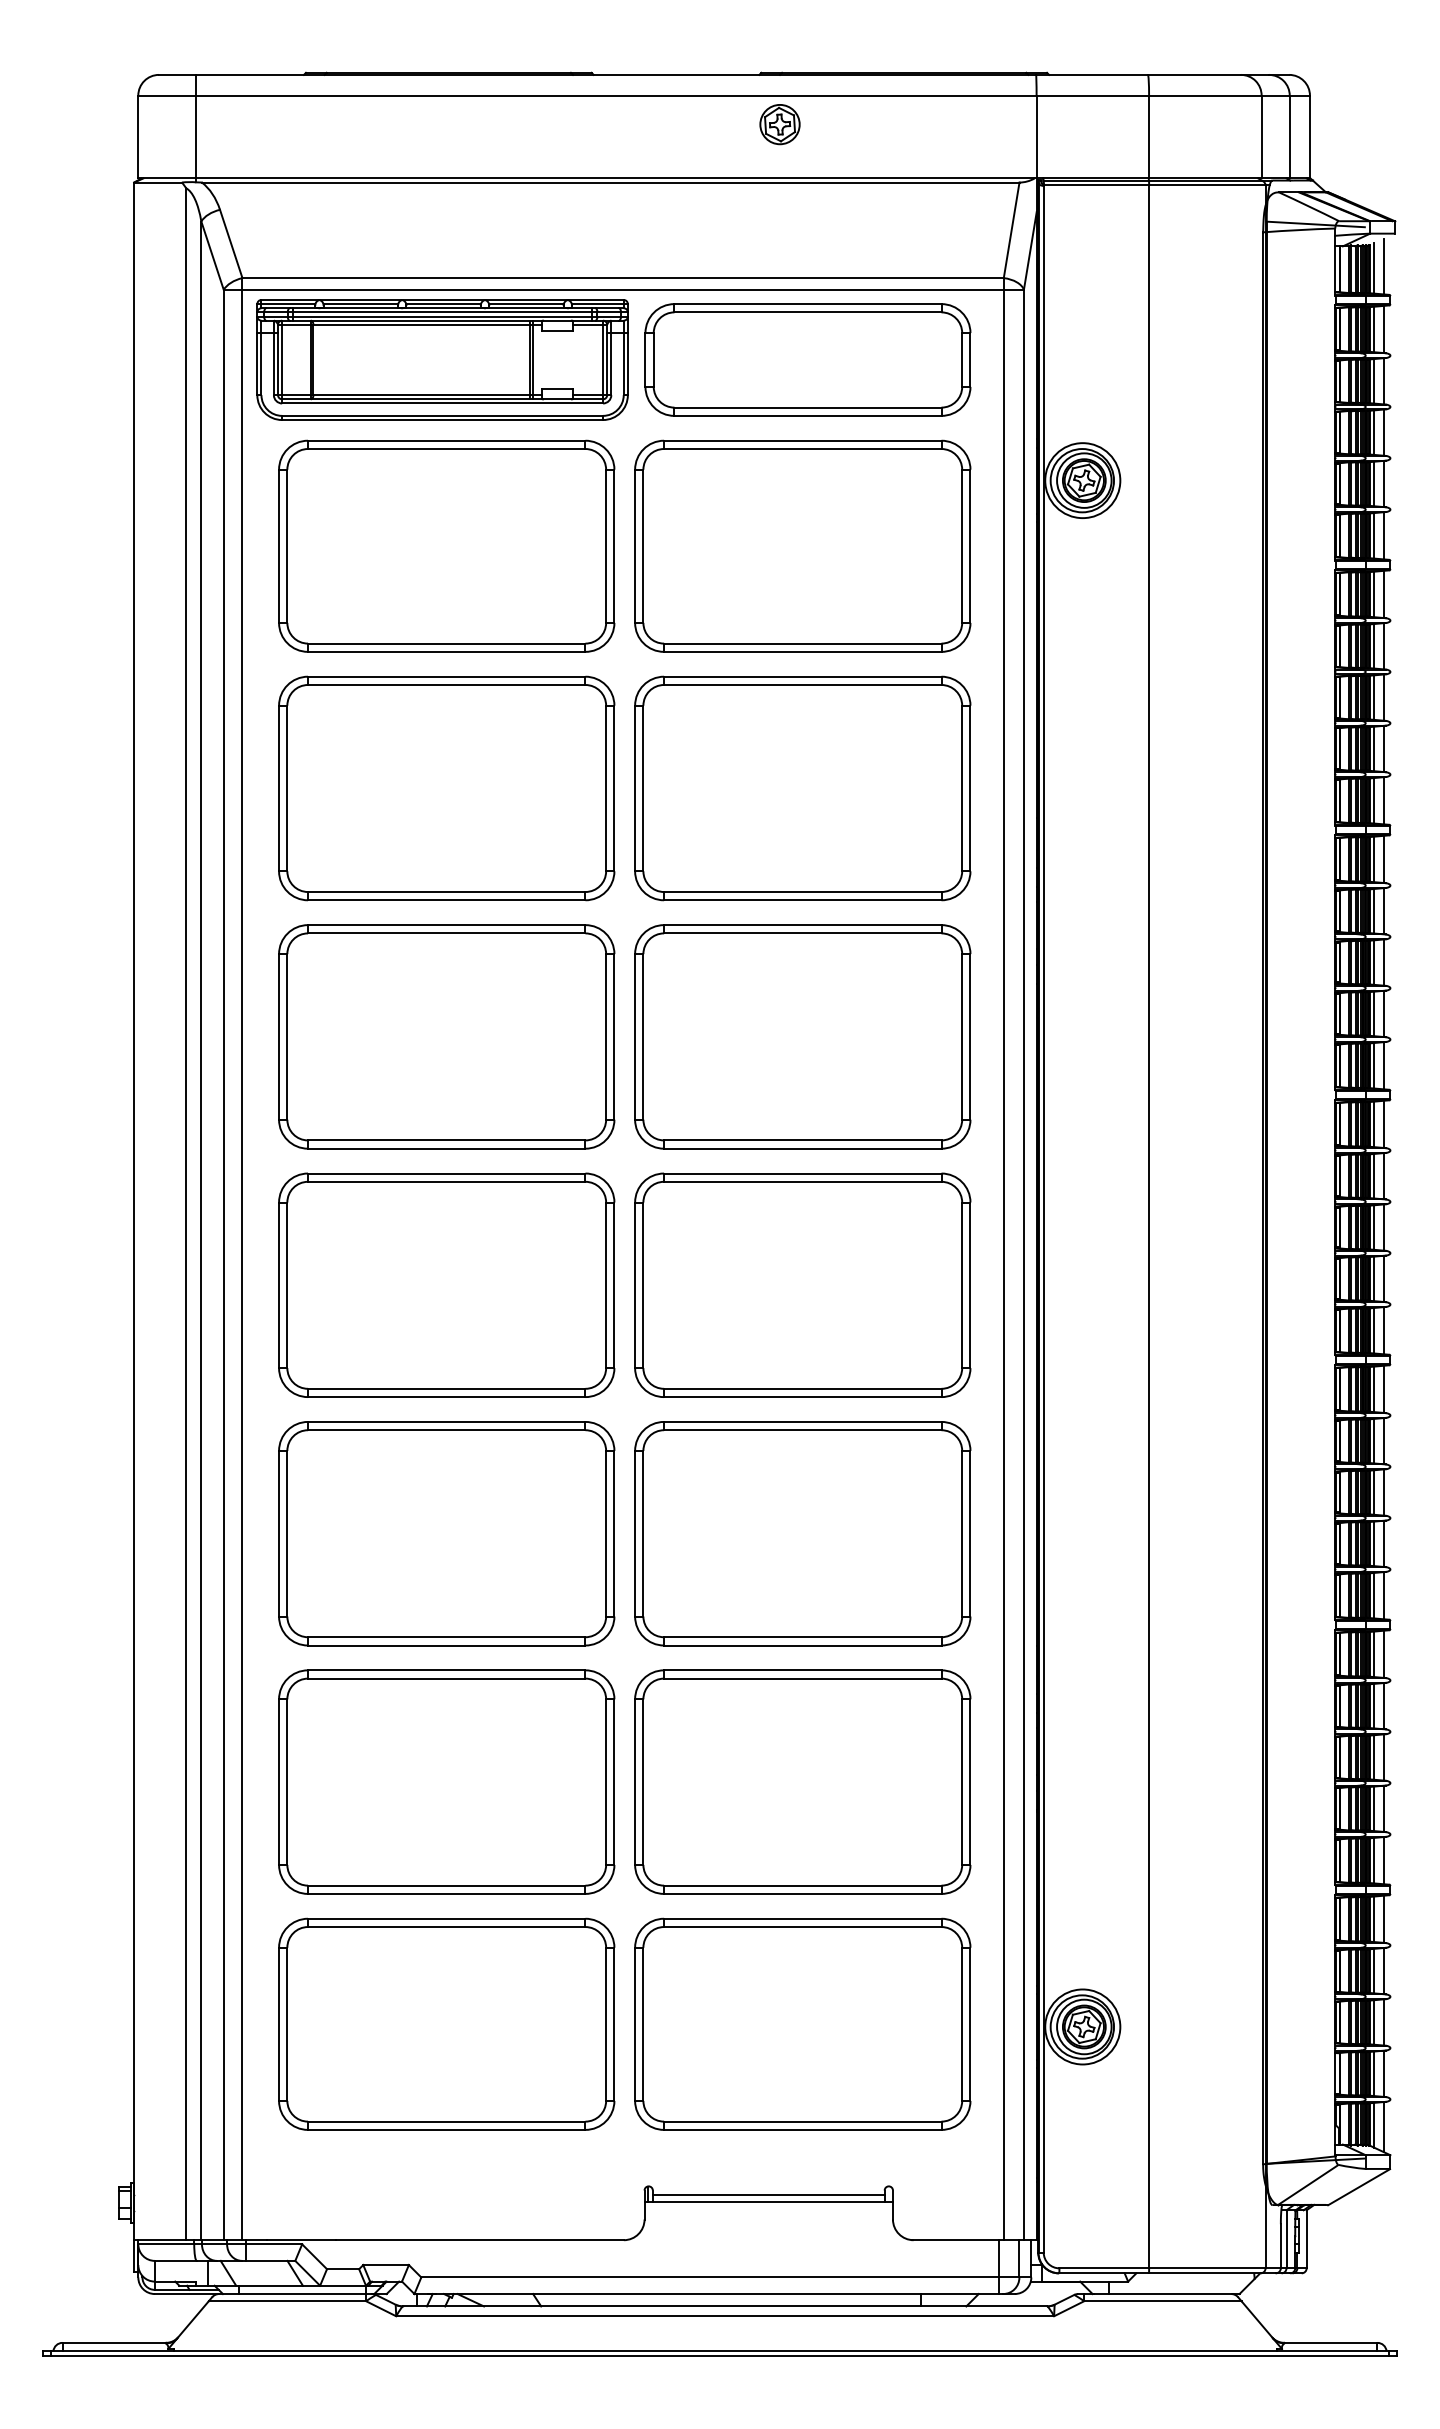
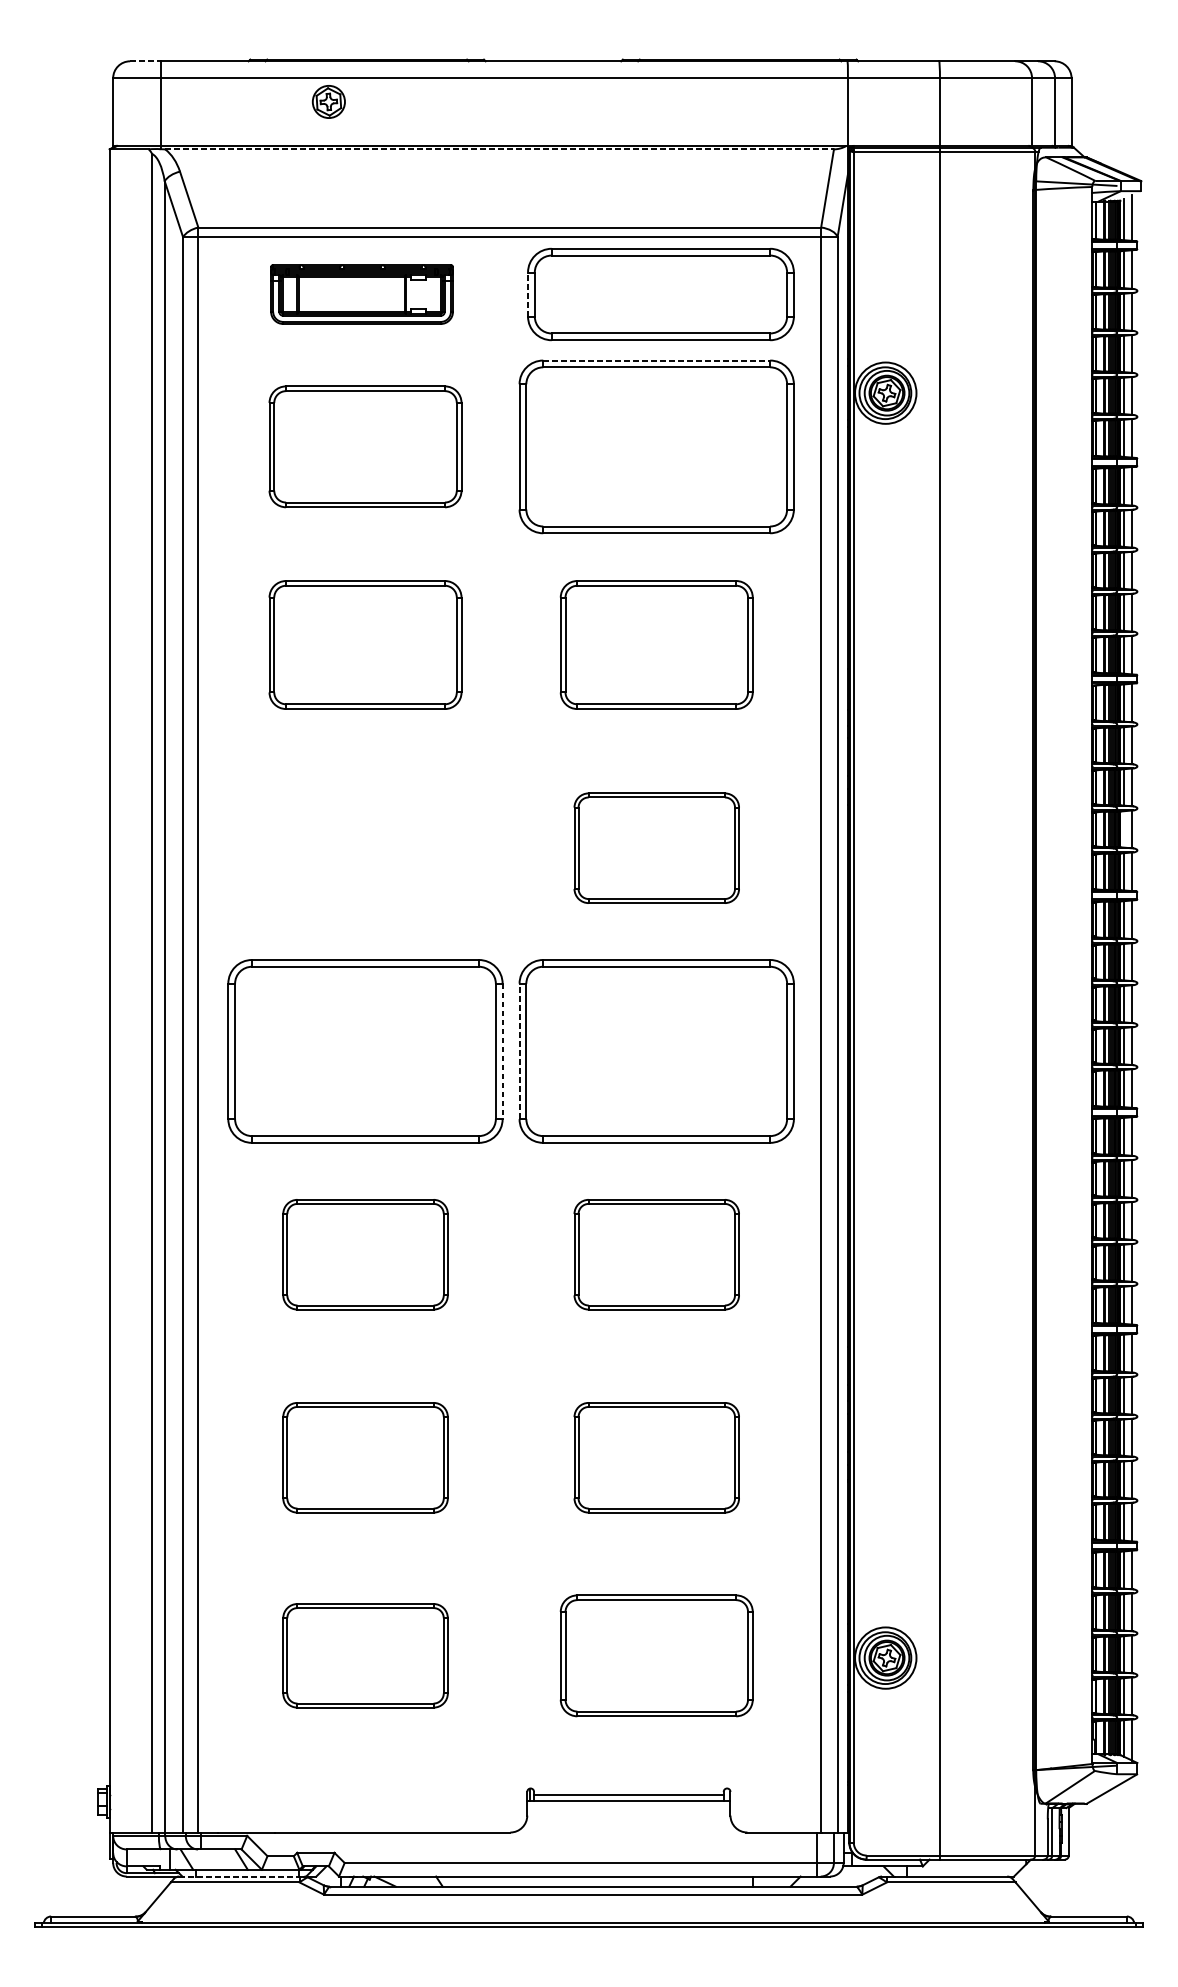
line: (177, 74) -> (145, 60), solid -> dashed
part: (779, 124) -> (328, 101), moved
line: (610, 182) -> (499, 149), solid -> dashed
part: (442, 359) -> (362, 294), size x0.6
line: (645, 360) -> (528, 294), solid -> dashed
line: (802, 440) -> (656, 360), solid -> dashed
part: (446, 545) -> (365, 446), size x0.7
part: (446, 788) -> (365, 645), size x0.7
part: (802, 788) -> (656, 645), size x0.7
line: (1374, 1013) -> (1124, 829), removed
part: (446, 1036) -> (365, 847), removed
part: (802, 1036) -> (656, 847), size x0.6
line: (614, 1285) -> (502, 1051), solid -> dashed
line: (635, 1285) -> (519, 1051), solid -> dashed
part: (446, 1533) -> (365, 1254), size x0.6
part: (802, 1533) -> (656, 1254), size x0.6
part: (446, 1781) -> (365, 1457), size x0.6
part: (802, 1781) -> (656, 1457), size x0.6
part: (446, 2023) -> (365, 1655), size x0.6
part: (802, 2023) -> (656, 1655), size x0.7
line: (292, 2294) -> (239, 1876), solid -> dashed

